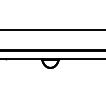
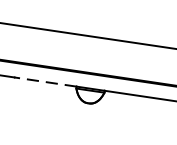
line: (23, 59) -> (44, 82), solid -> dashed

